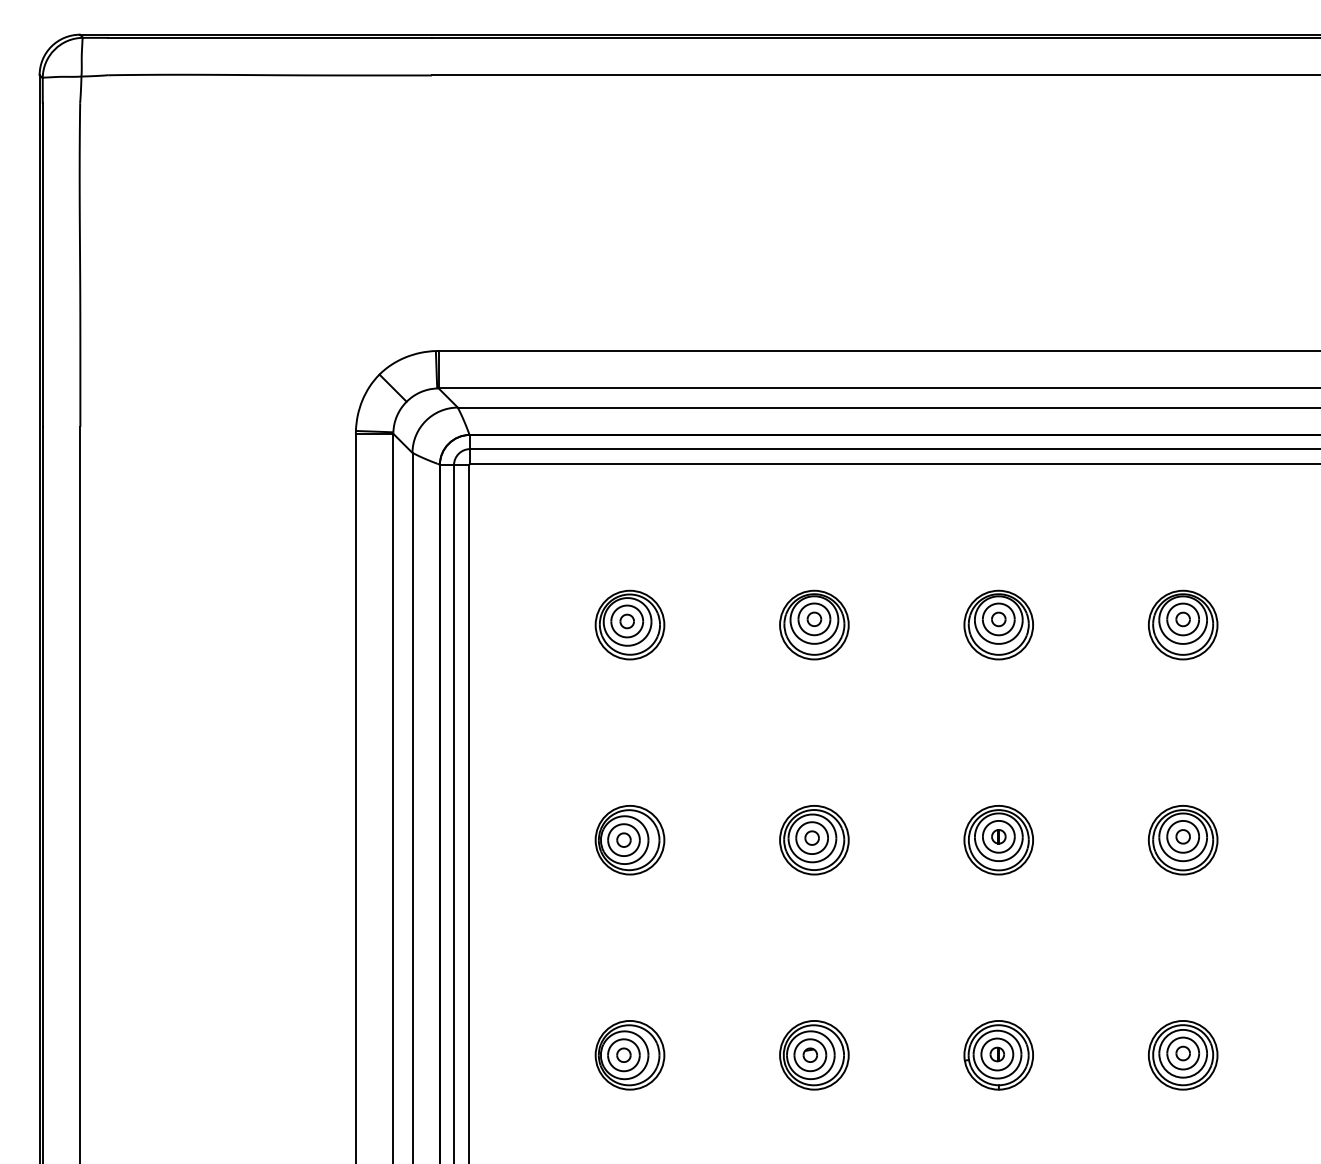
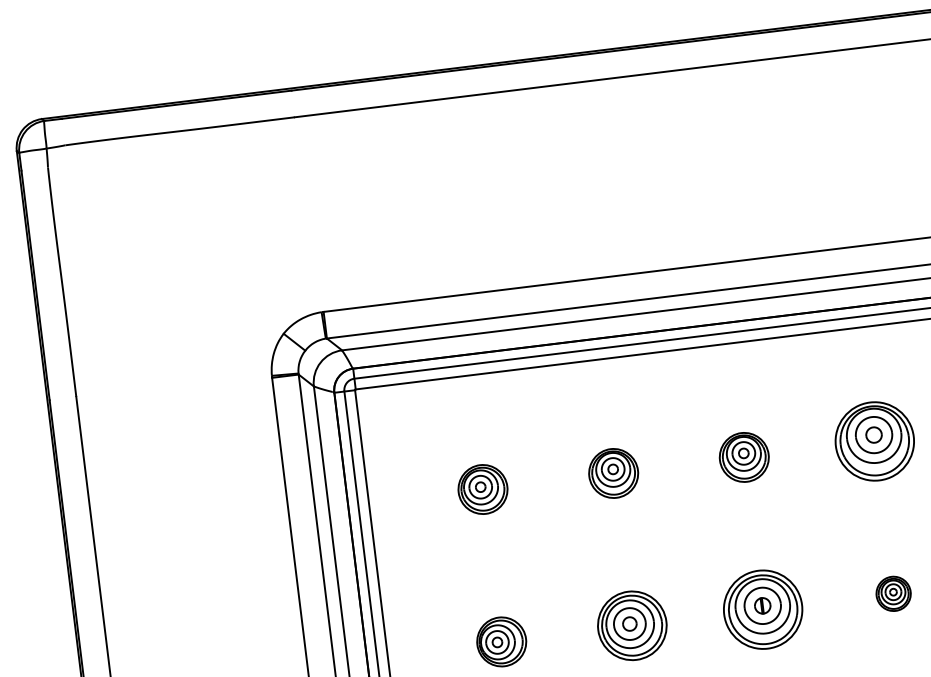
part: (1183, 624) -> (875, 440), size x1.6
part: (814, 840) -> (632, 626), size x1.4
part: (998, 840) -> (762, 610), size x1.6
part: (1182, 840) -> (893, 594), size x0.7

